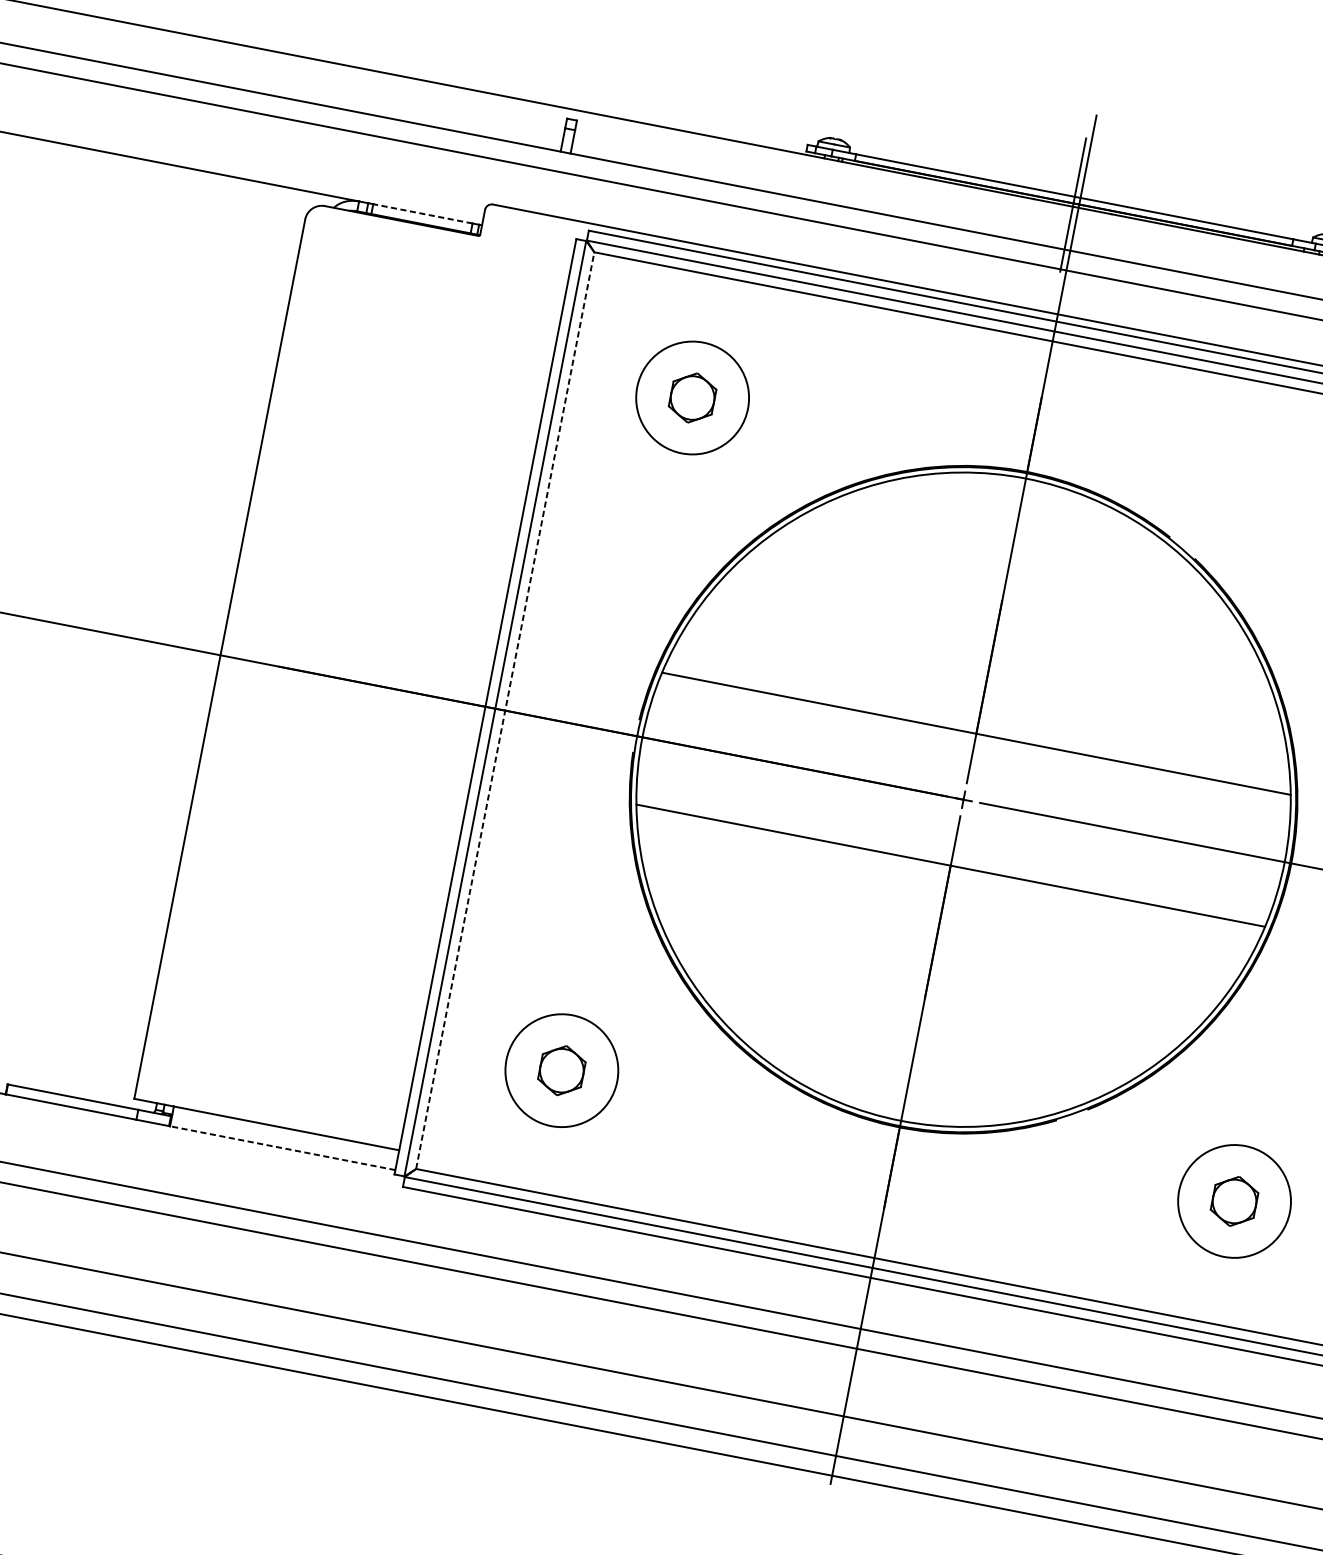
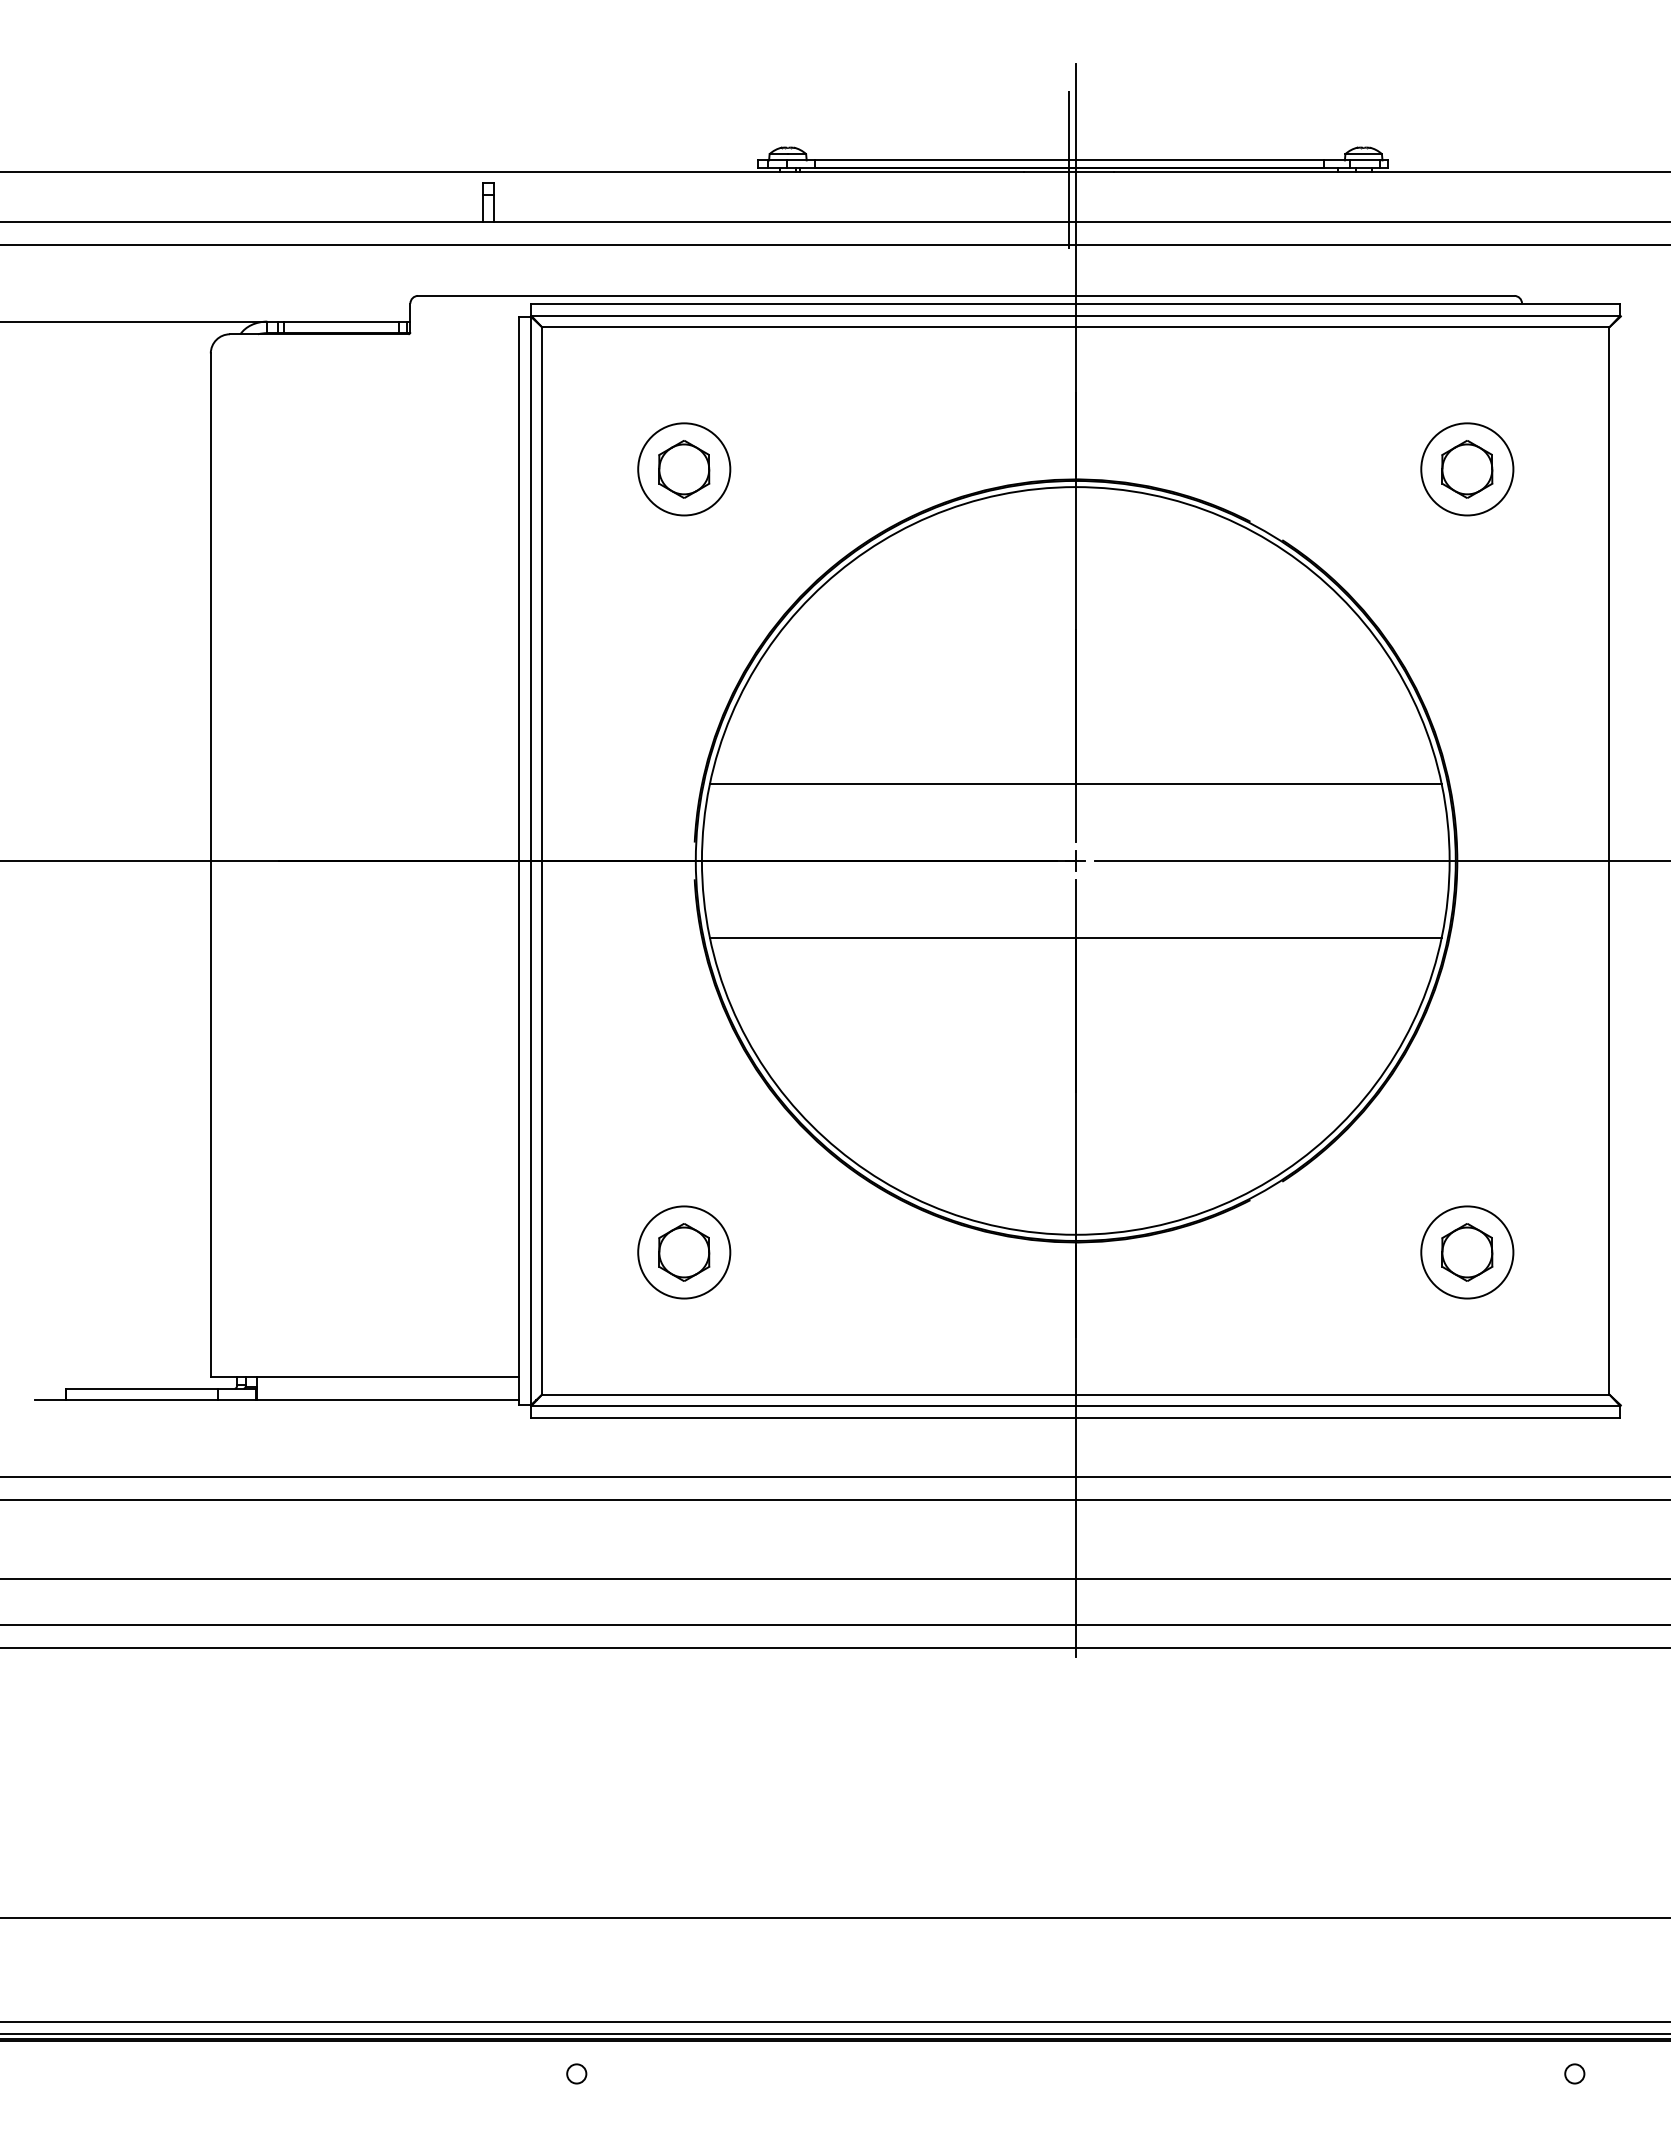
line: (422, 213) -> (341, 321), dashed -> solid
circle: (692, 398) -> (684, 469), size x0.71
line: (505, 710) -> (542, 860), dashed -> solid
circle: (562, 1070) -> (684, 1252), size x0.71
line: (282, 1148) -> (387, 1400), dashed -> solid
circle: (1234, 1201) -> (1467, 1252), size x0.71

